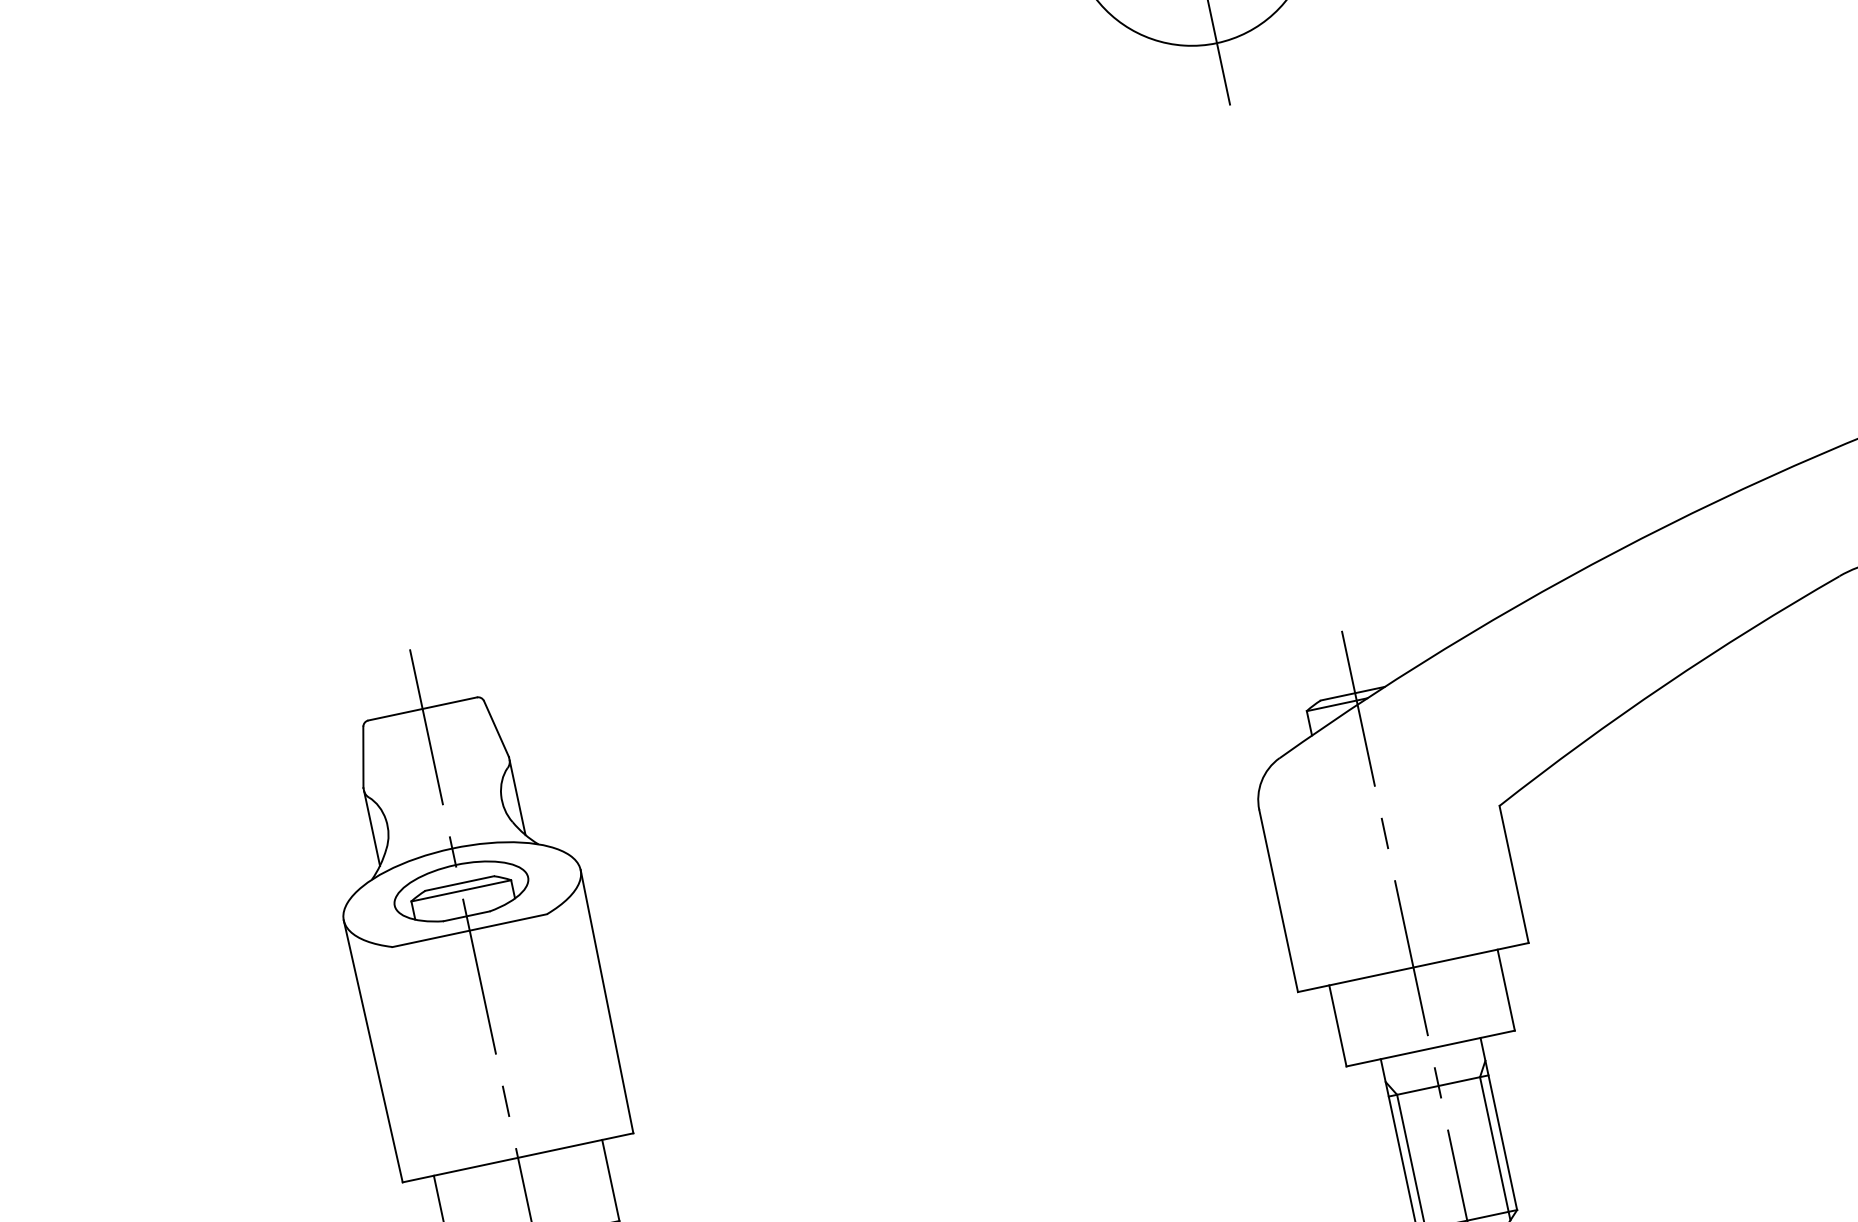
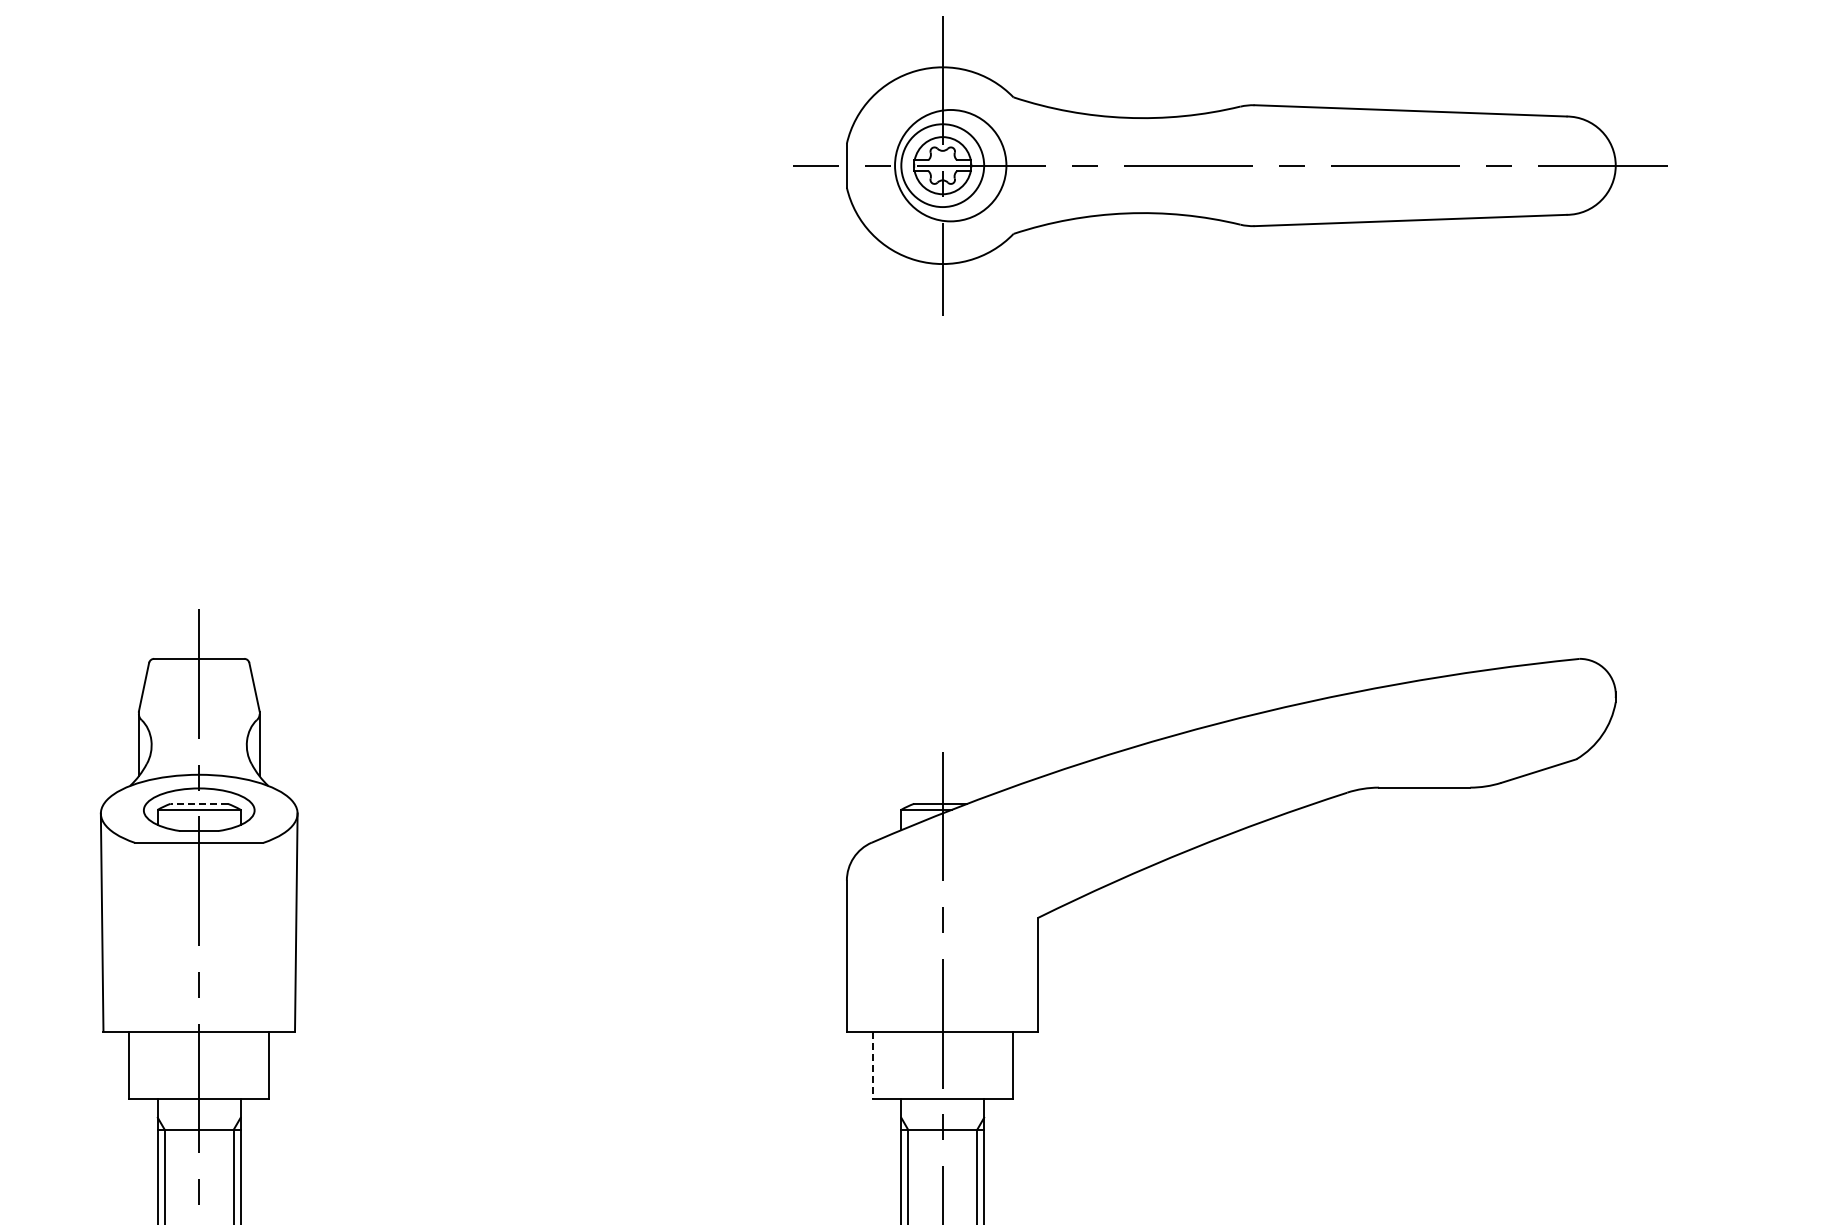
line: (459, 883) -> (199, 803), solid -> dashed
line: (1337, 1026) -> (872, 1065), solid -> dashed

